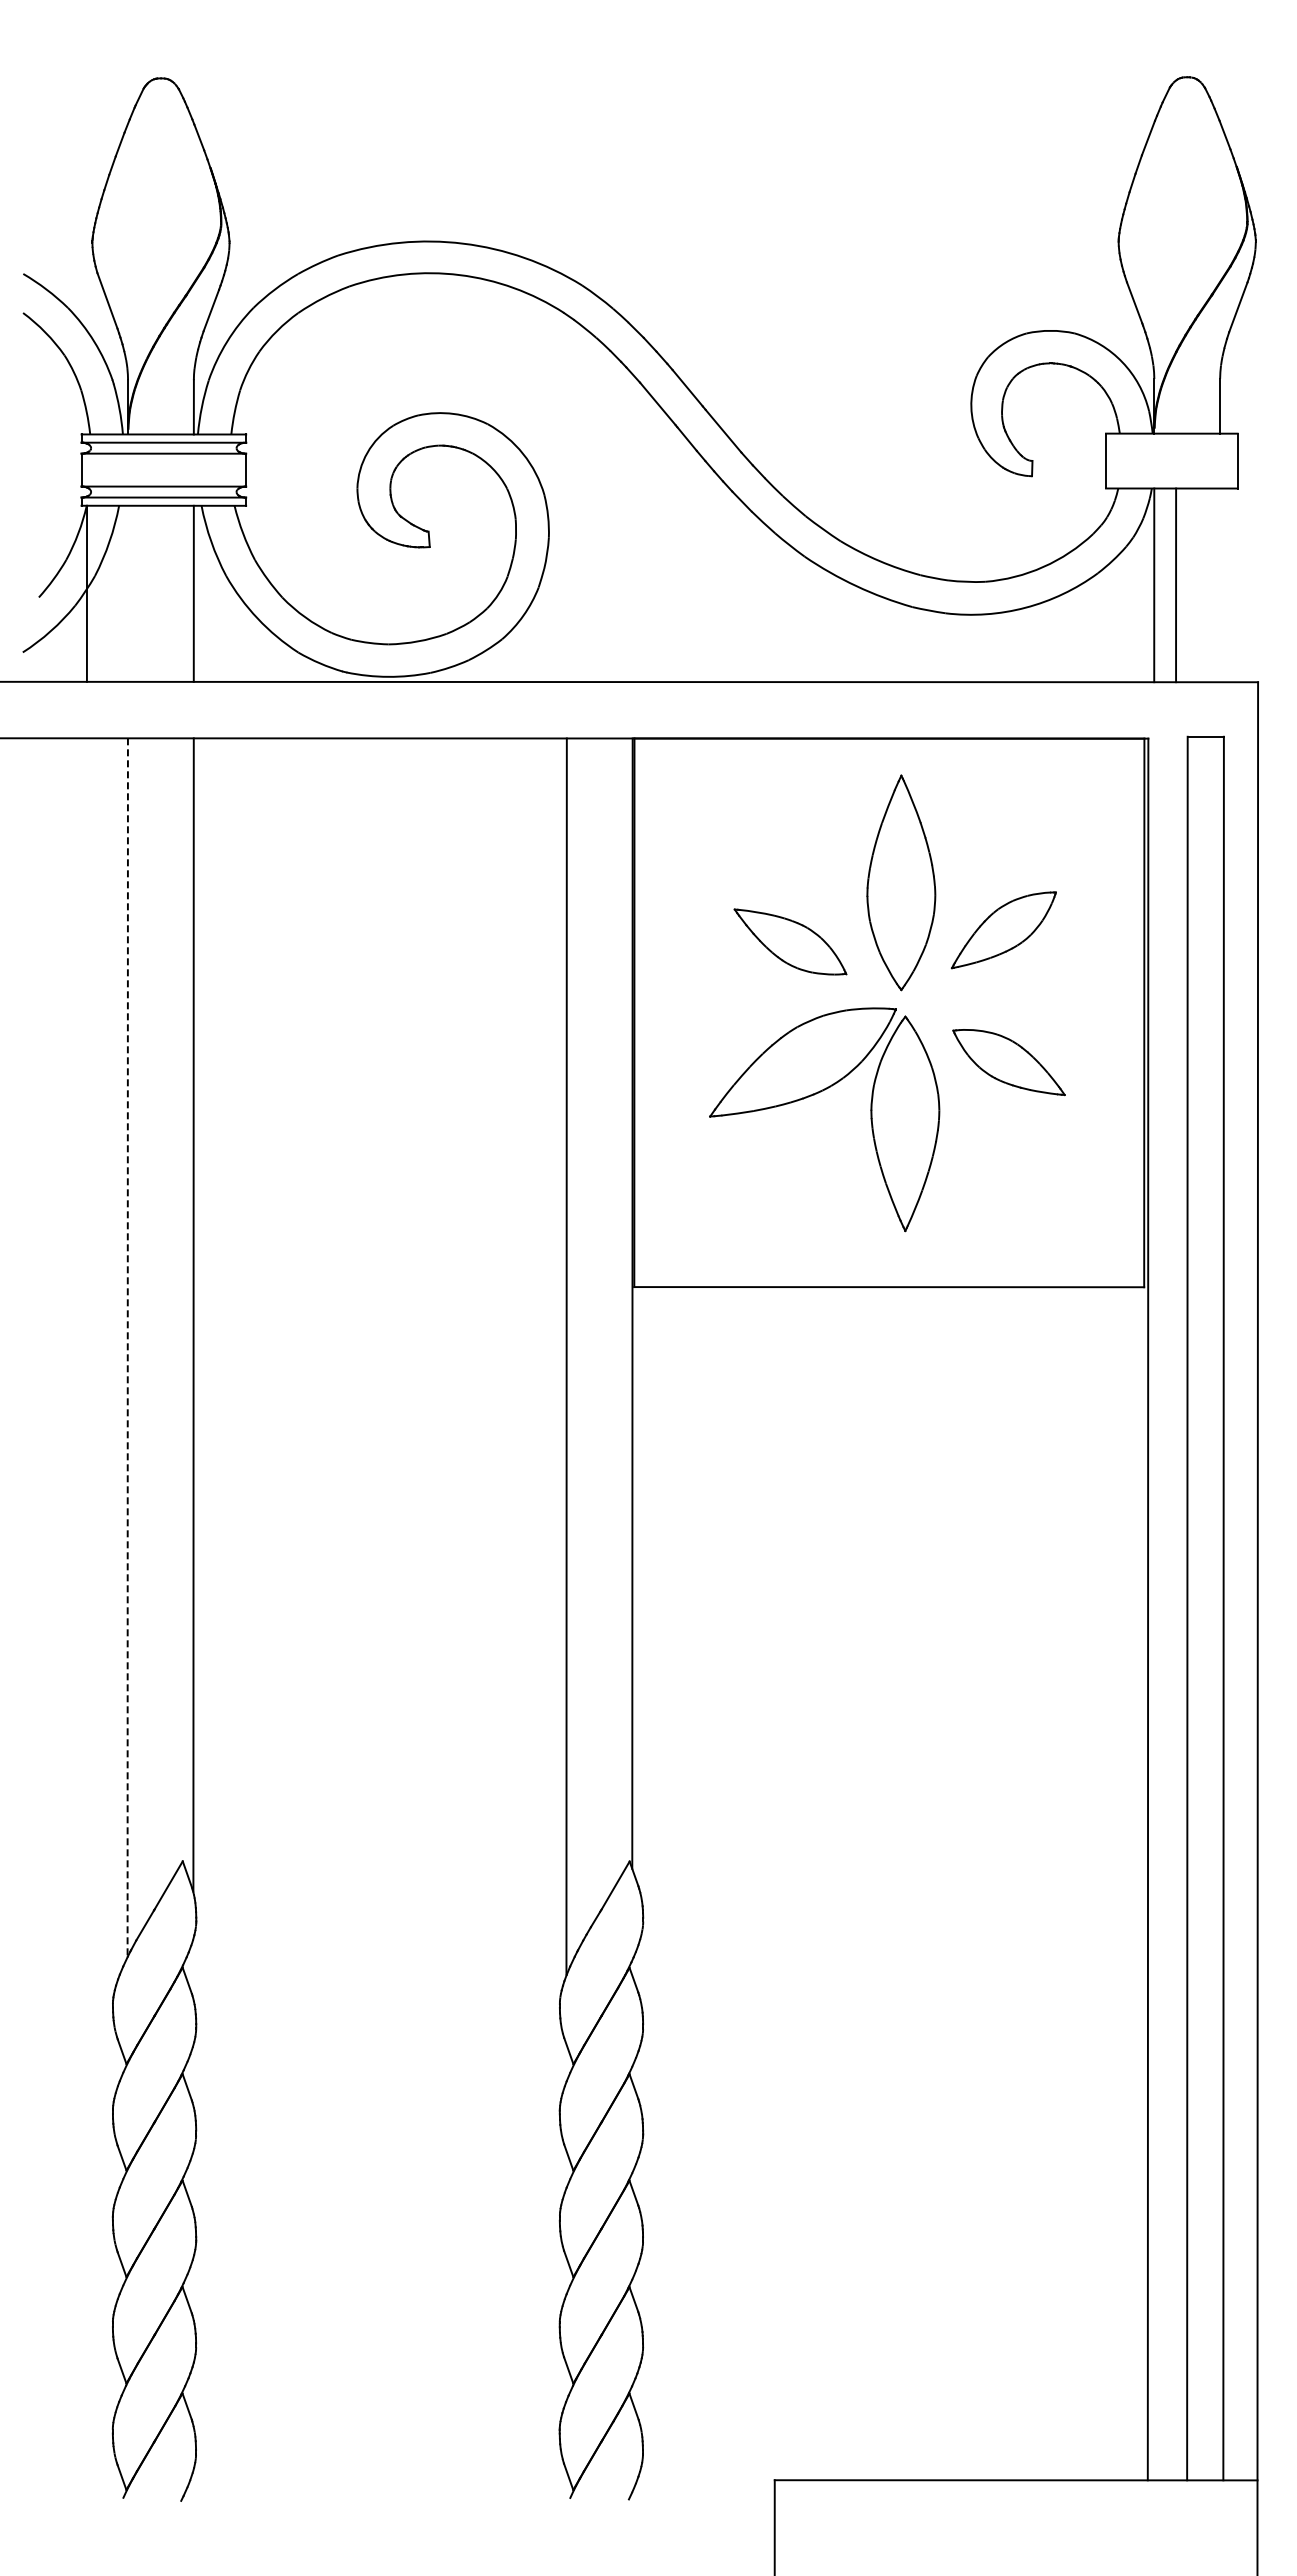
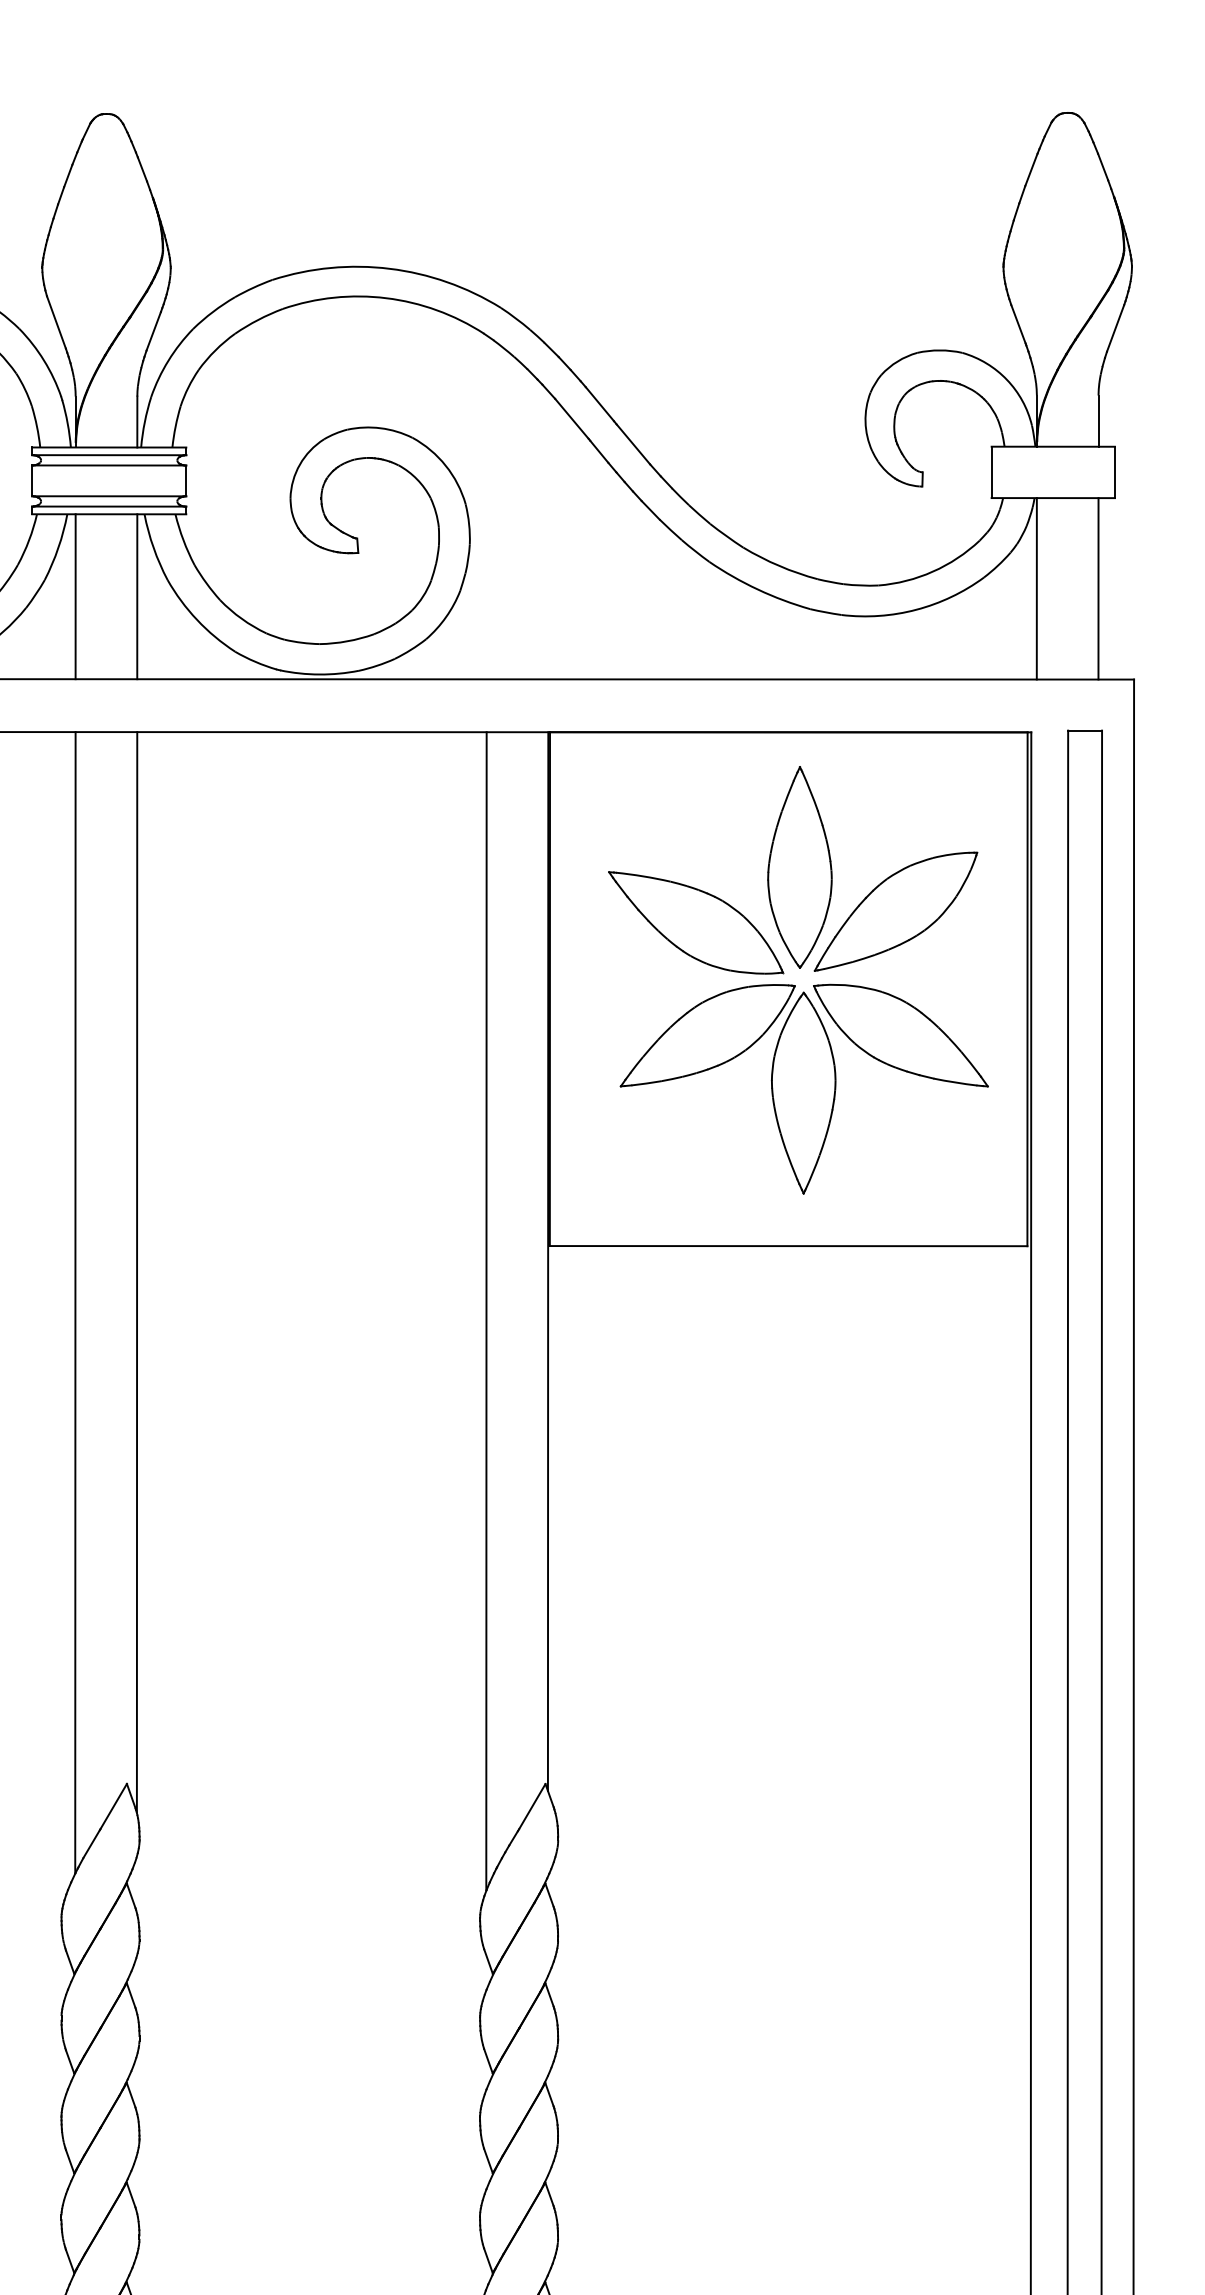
line: (1176, 585) -> (1098, 588), moved
line: (86, 593) -> (75, 596), moved
part: (1003, 930) -> (895, 912), size x1.67
part: (790, 941) -> (696, 922), size x1.67
part: (1008, 1062) -> (900, 1035), size x1.67
line: (127, 1348) -> (75, 1303), dashed -> solid

